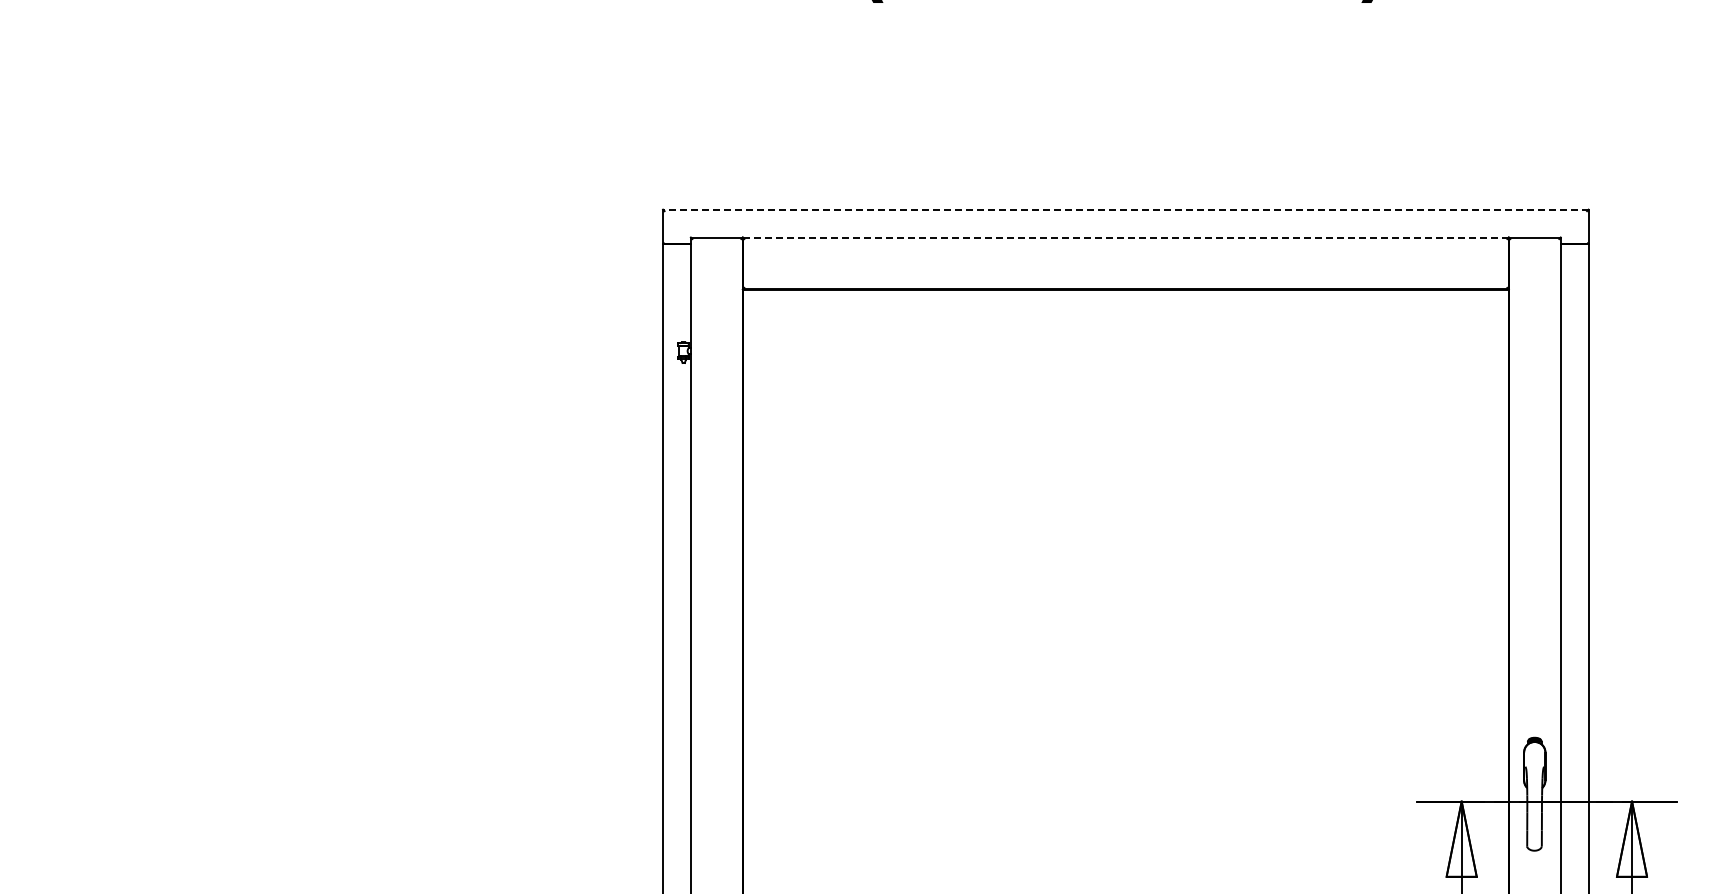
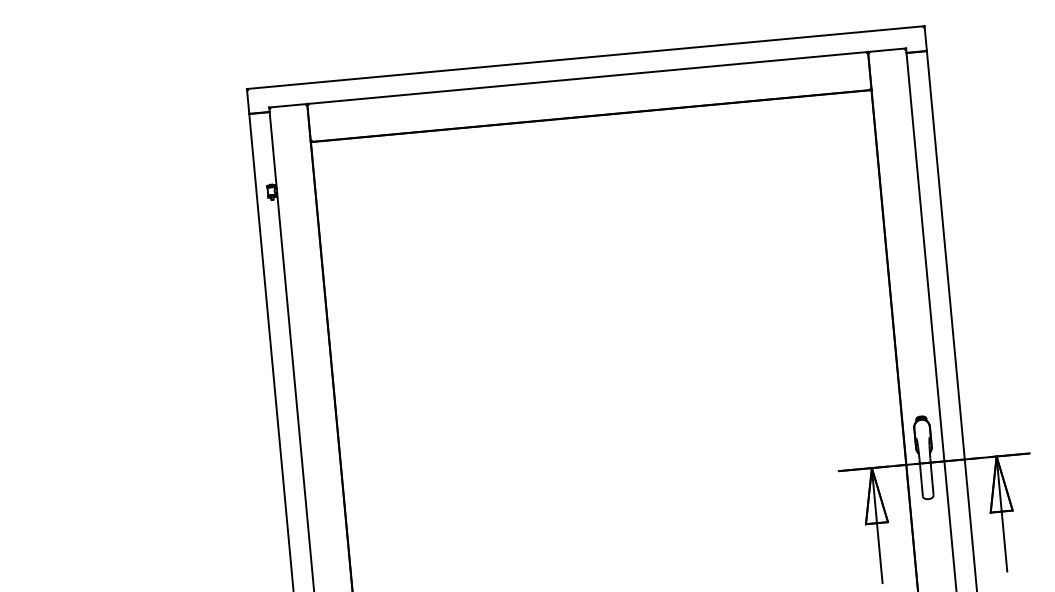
line: (1125, 209) -> (585, 57), dashed -> solid
line: (1125, 237) -> (587, 77), dashed -> solid

